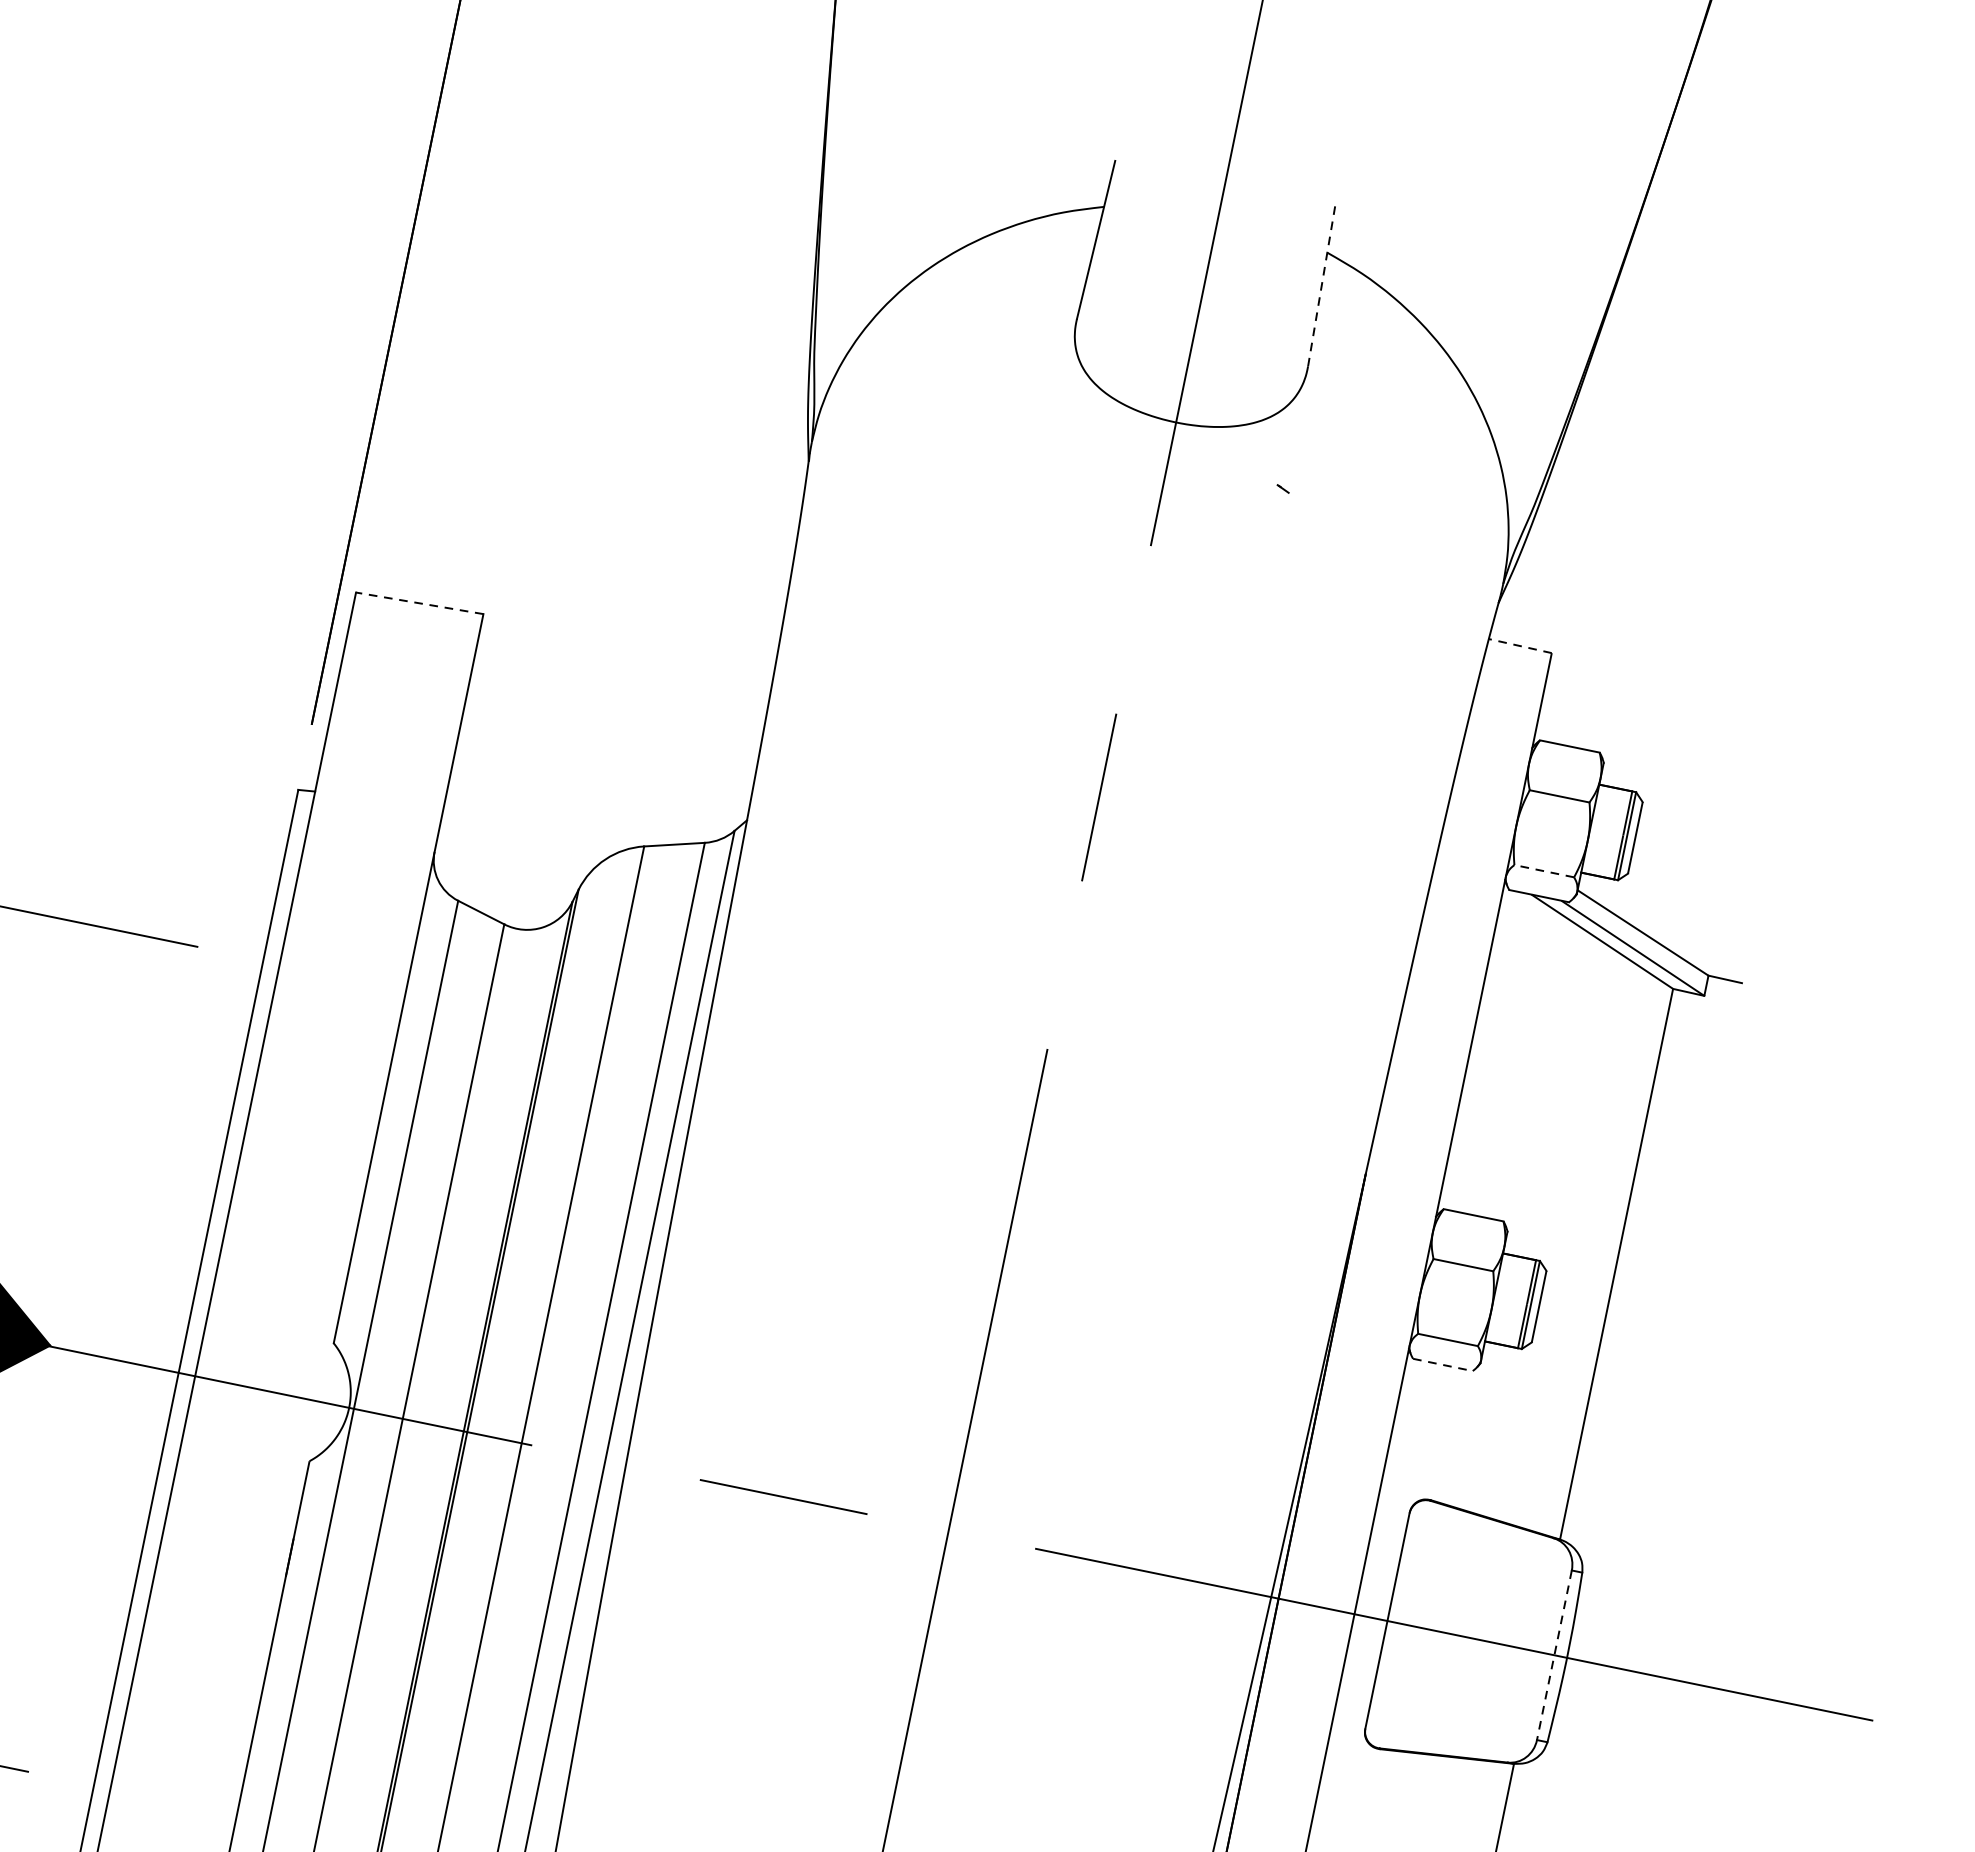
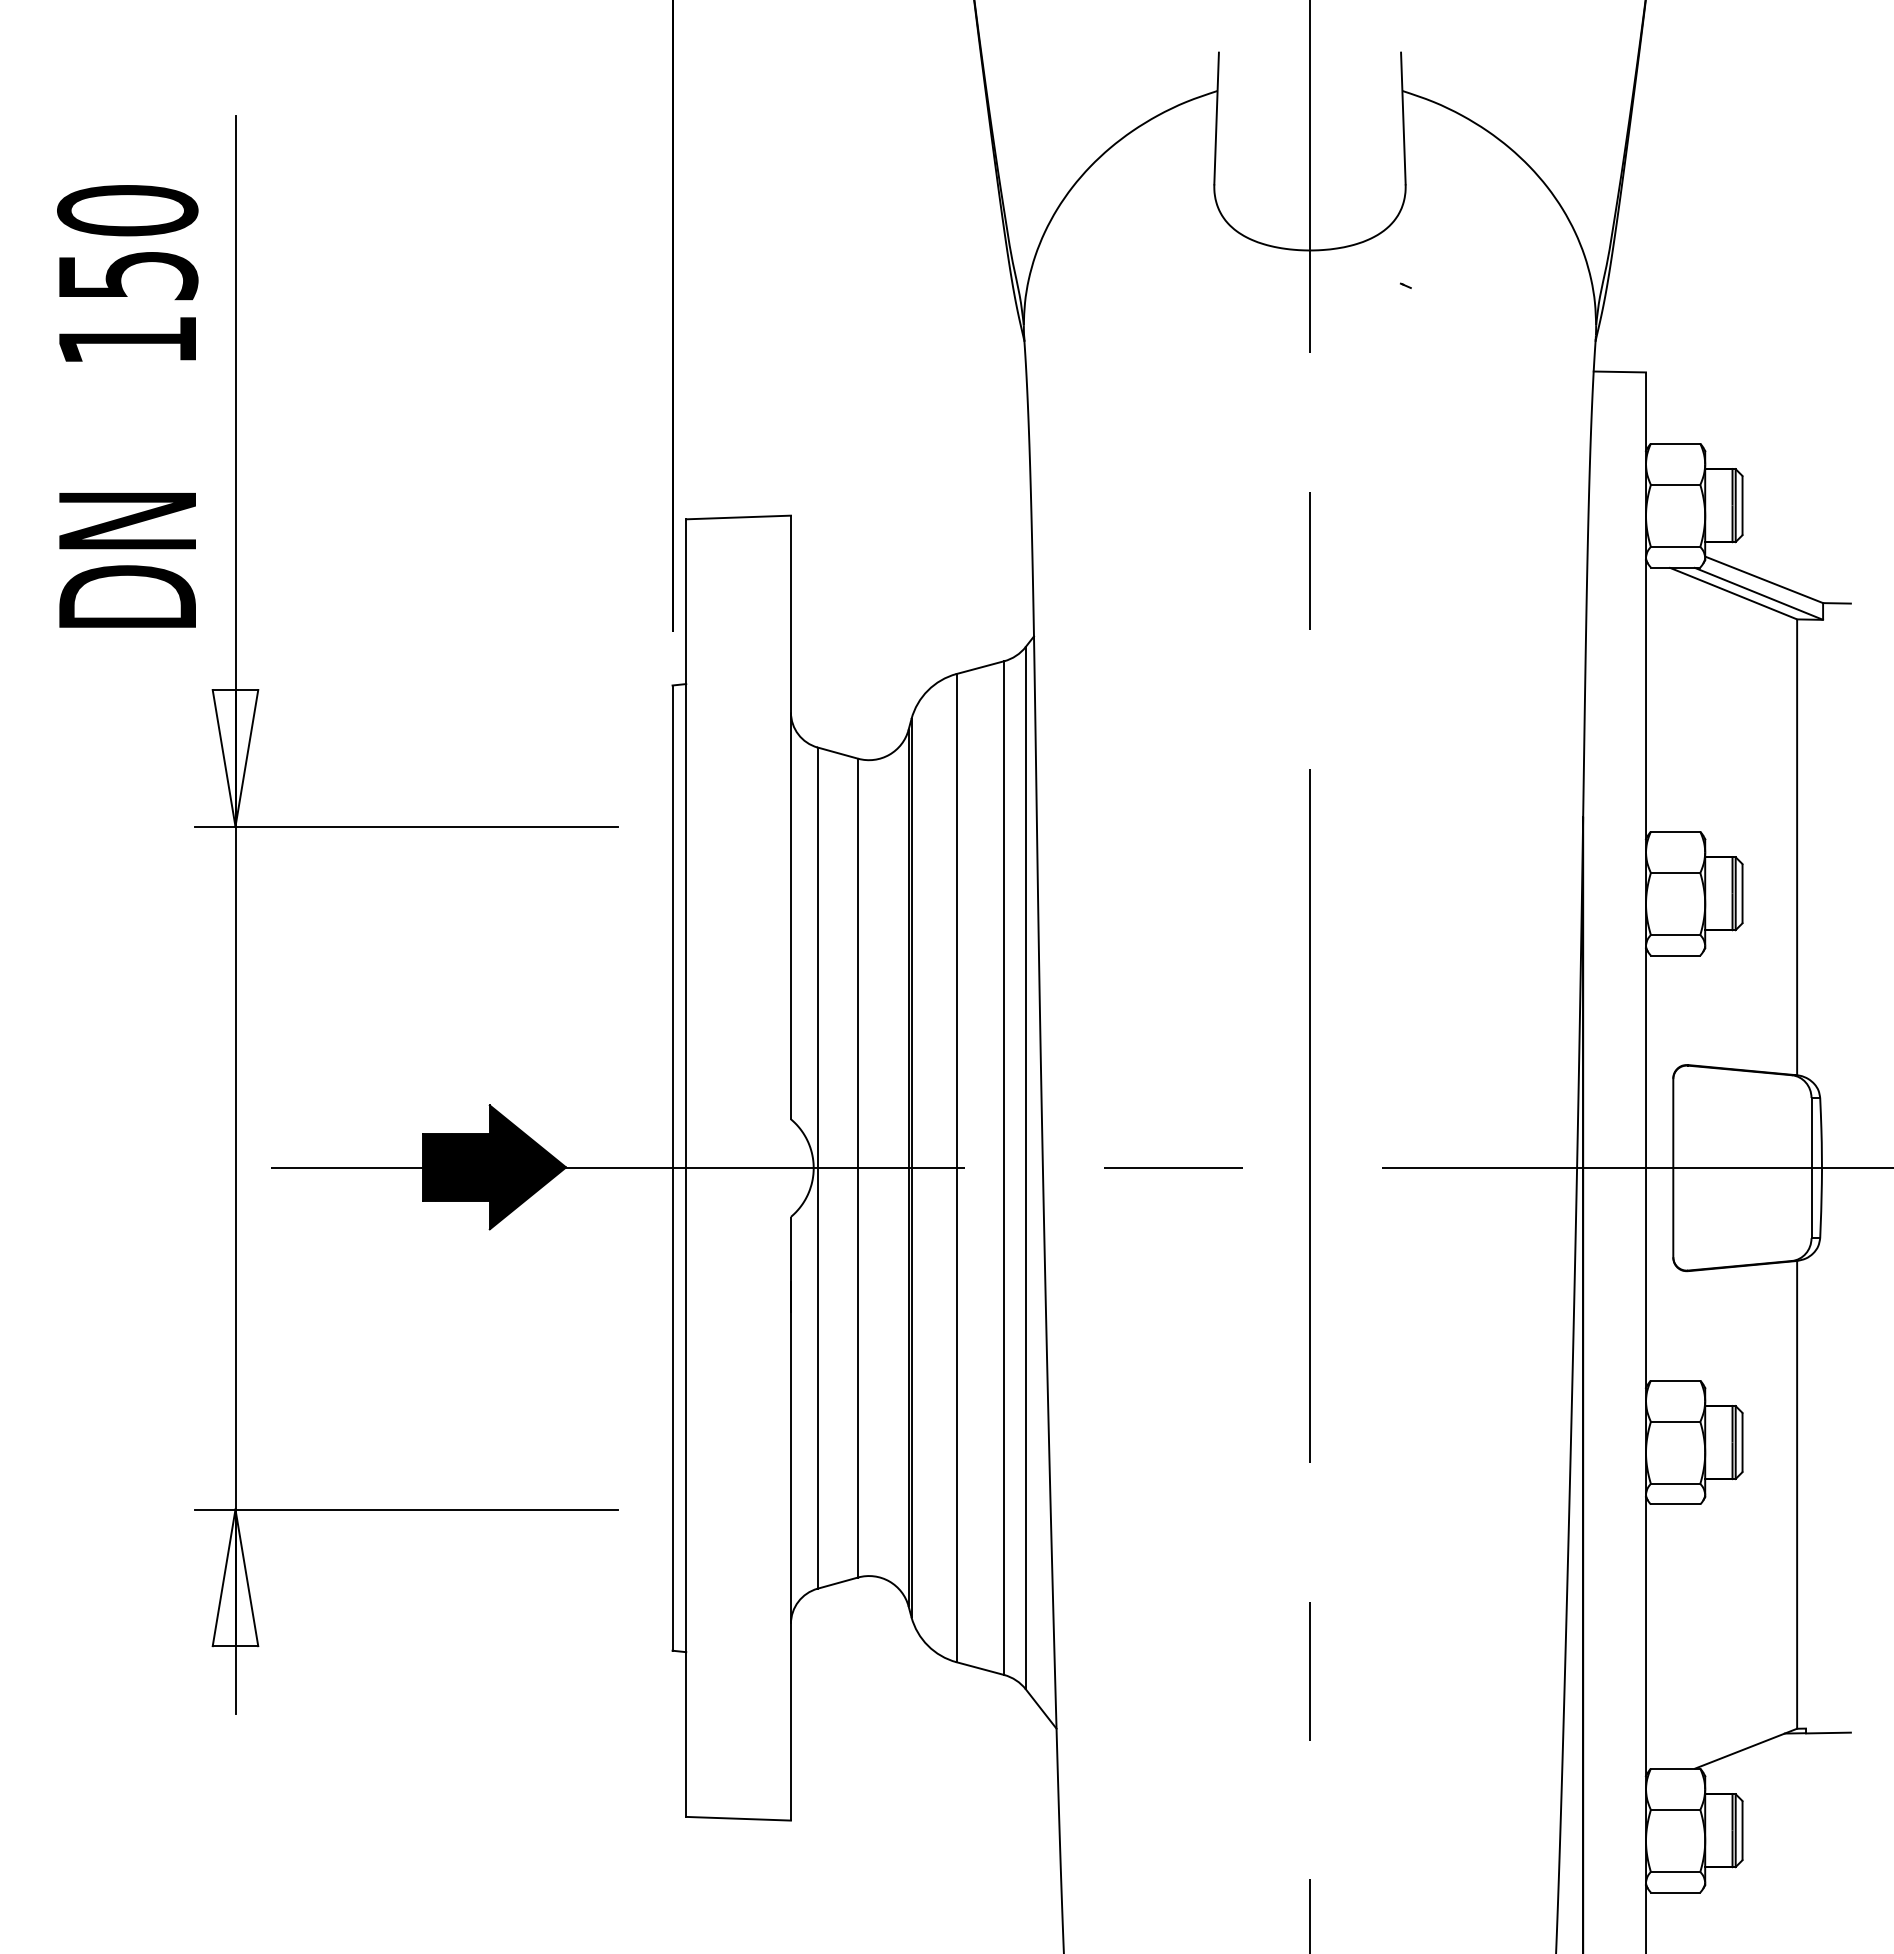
line: (1321, 286) -> (1403, 118), dashed -> solid
line: (419, 603) -> (738, 517), dashed -> solid
line: (1520, 645) -> (1619, 371), dashed -> solid
line: (1544, 870) -> (1675, 546), dashed -> solid
line: (1442, 1364) -> (1675, 955), dashed -> solid
line: (1554, 1655) -> (1811, 1168), dashed -> solid

